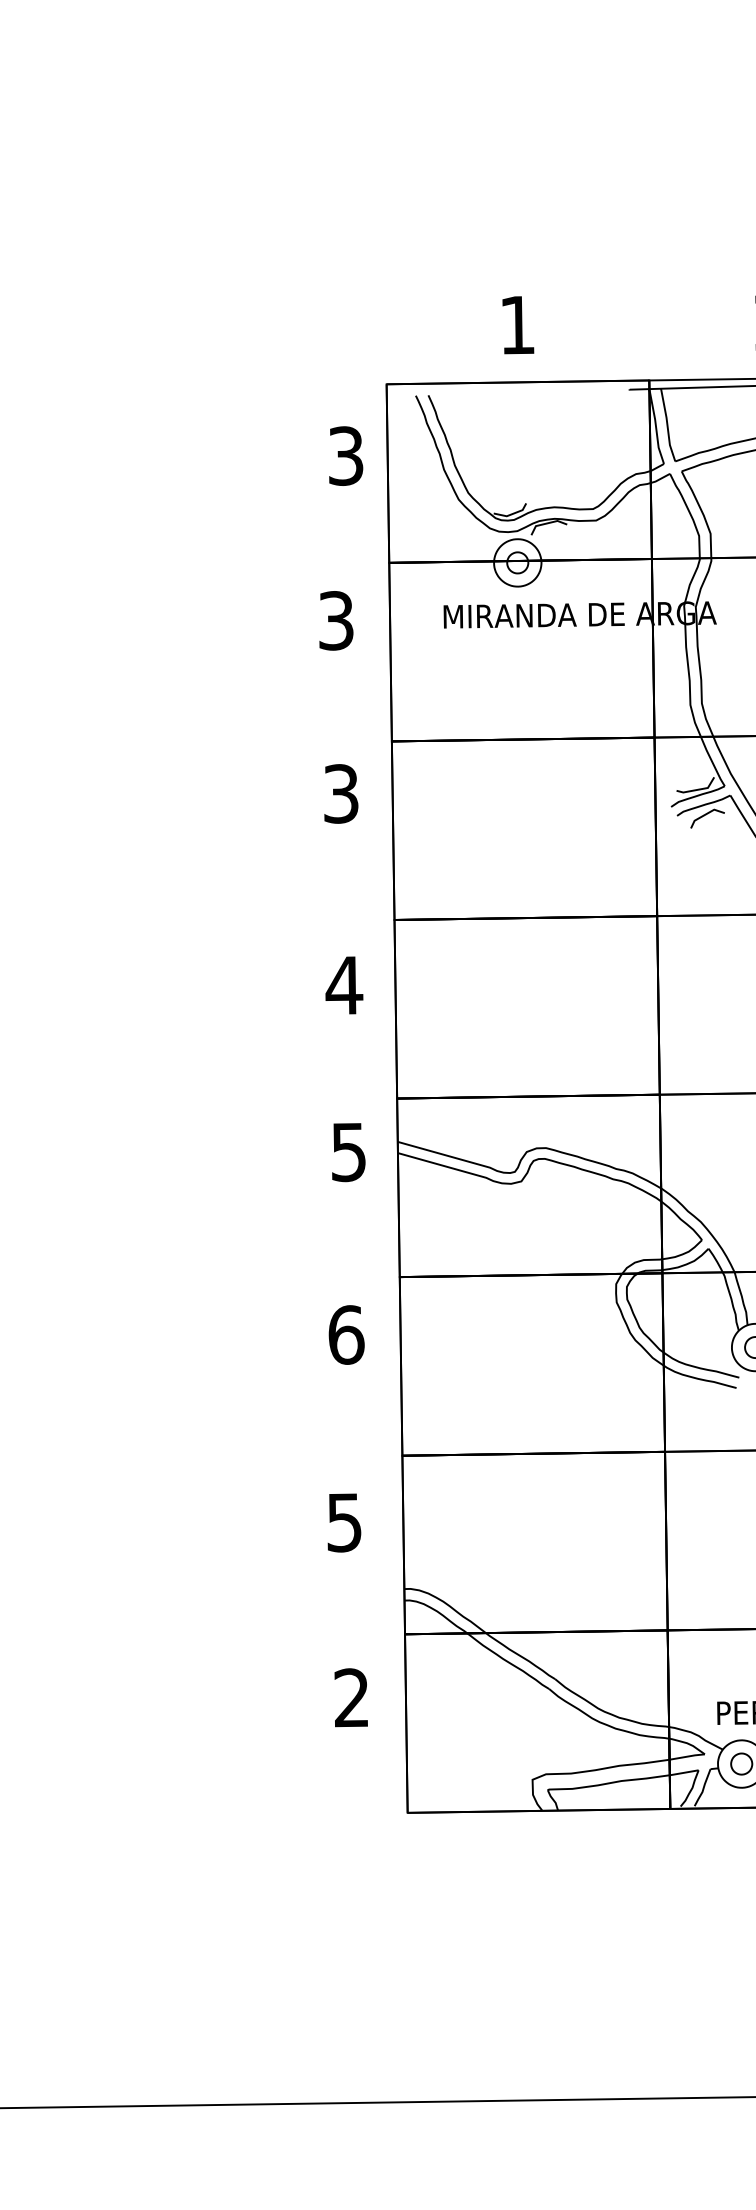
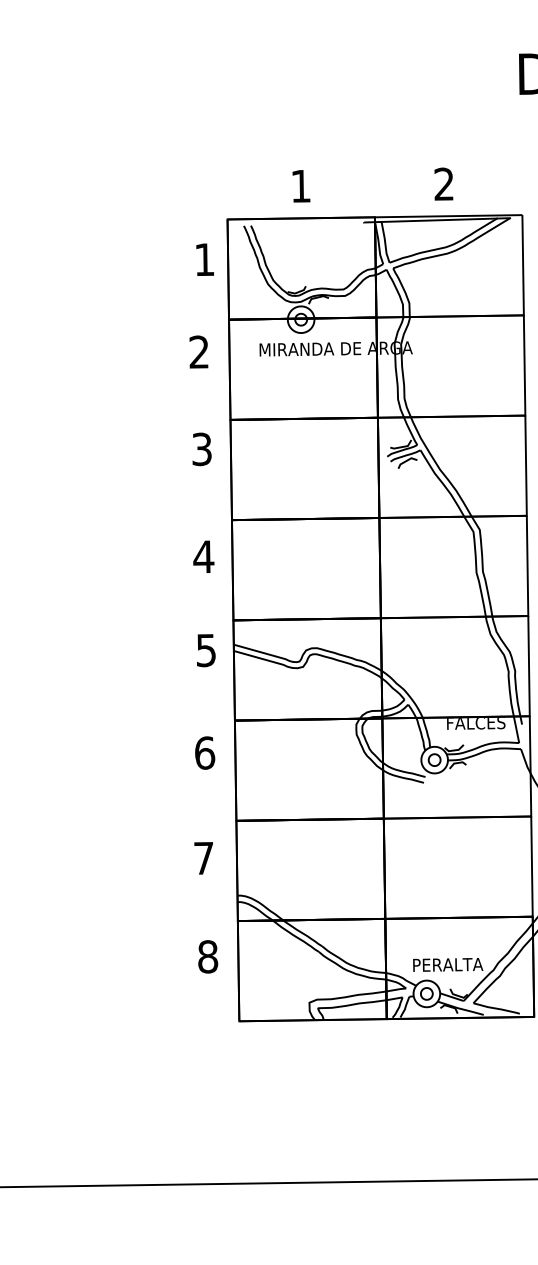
text: (345, 455) -> (204, 259), 3 -> 1
text: (334, 619) -> (198, 351), 3 -> 2
text: (343, 1522) -> (203, 858), 5 -> 7
text: (352, 1697) -> (208, 956), 2 -> 8

